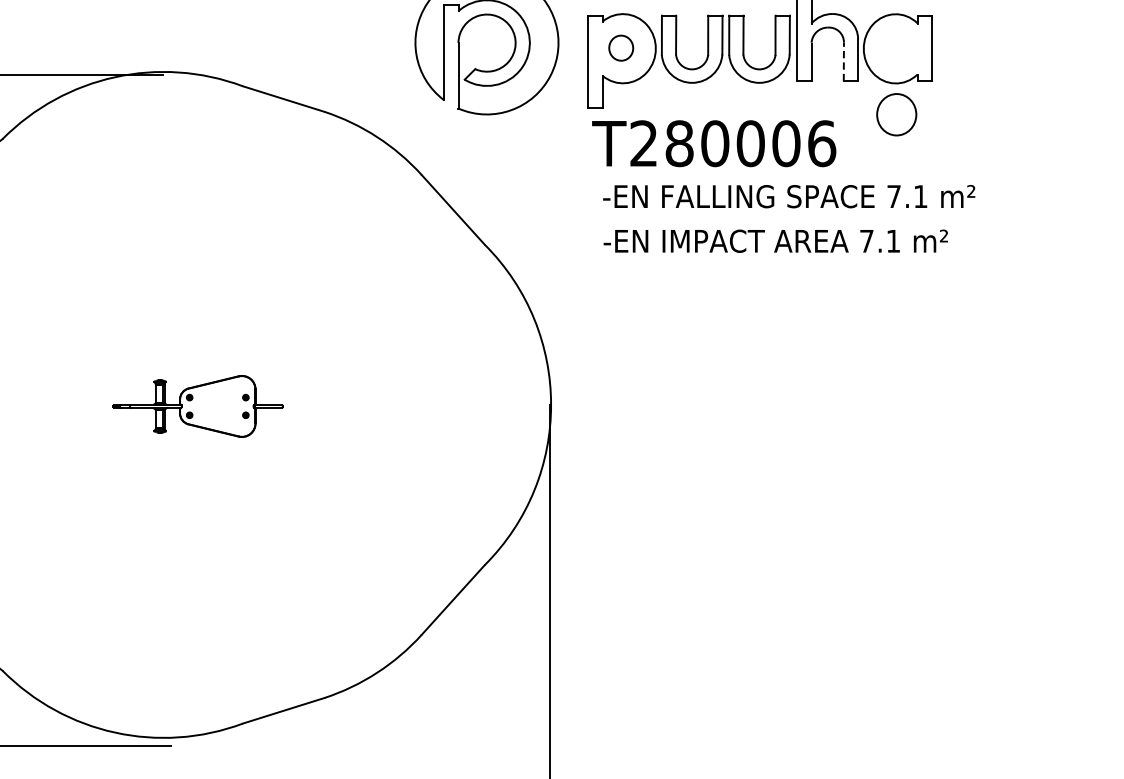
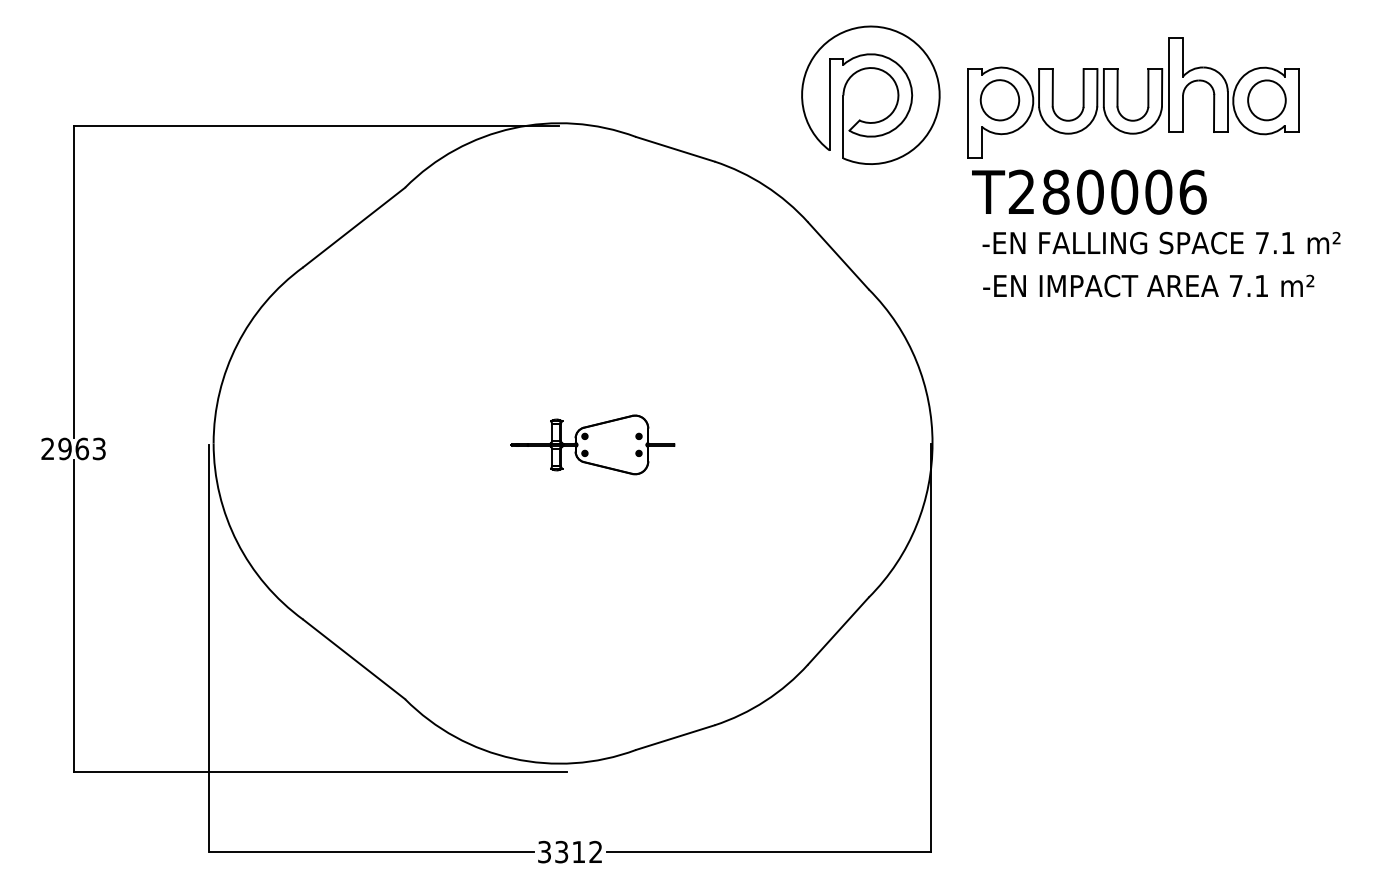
part: (620, 48) -> (999, 100), size x1.67
line: (844, 61) -> (1214, 113), dashed -> solid
part: (896, 114) -> (1266, 100), moved

